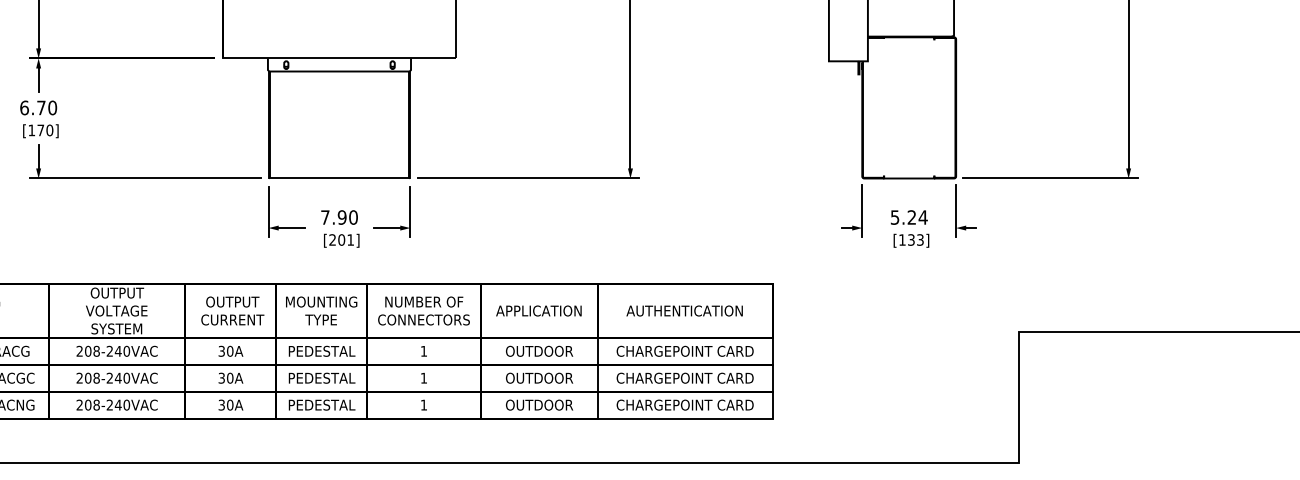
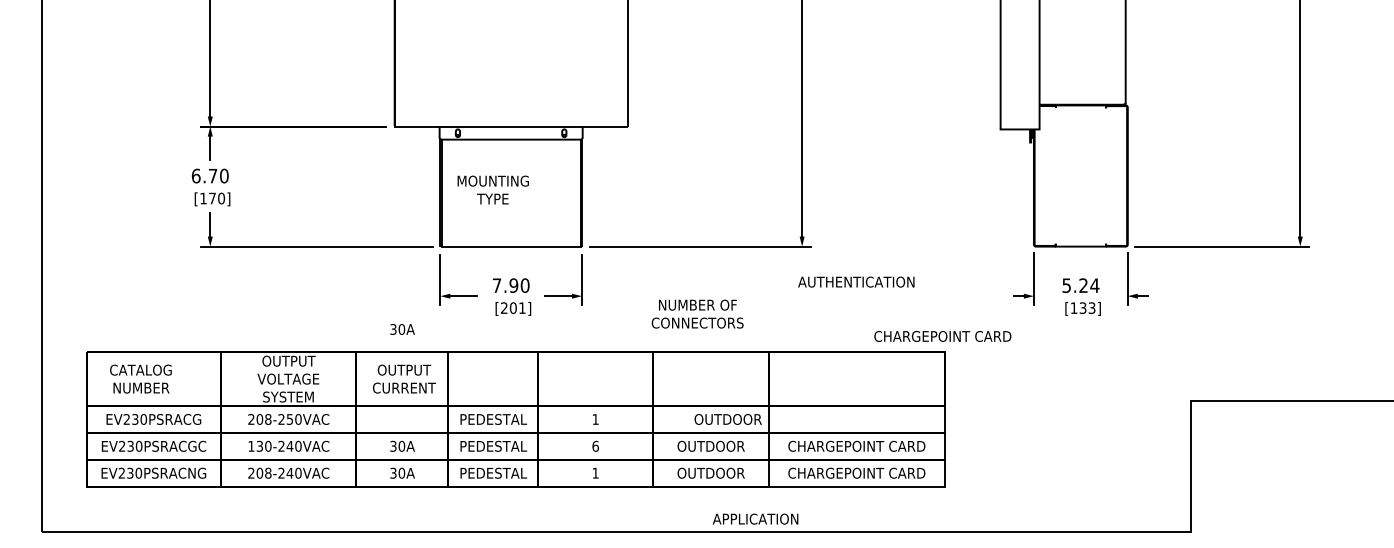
text: (320, 310) -> (492, 189), moved
text: (423, 310) -> (697, 313), moved
text: (538, 310) -> (755, 518), moved
text: (684, 310) -> (856, 281), moved
text: (117, 351) -> (289, 419), 208-240VAC -> 208-250VAC
text: (230, 351) -> (402, 329), moved
text: (538, 351) -> (727, 419), moved
text: (684, 351) -> (942, 336), moved
text: (87, 377) -> (259, 445), 208-240VAC -> 130-240VAC
text: (423, 377) -> (595, 445), 1 -> 6

